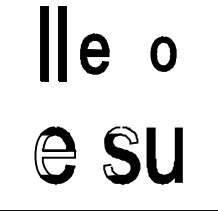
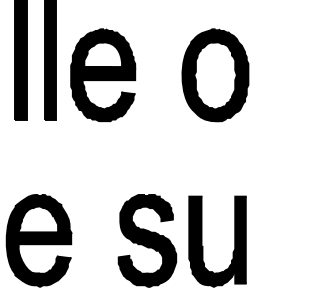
part: (94, 53) -> (102, 74), size x1.43
part: (163, 53) -> (215, 74), size x1.67
fill: (122, 135) -> (148, 208), added
fill: (55, 154) -> (39, 238), added
fill: (113, 170) -> (133, 265), added

